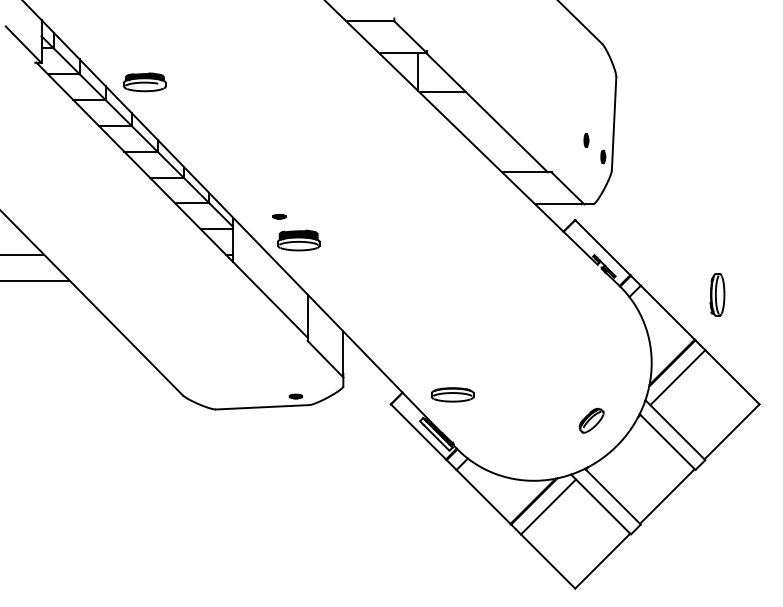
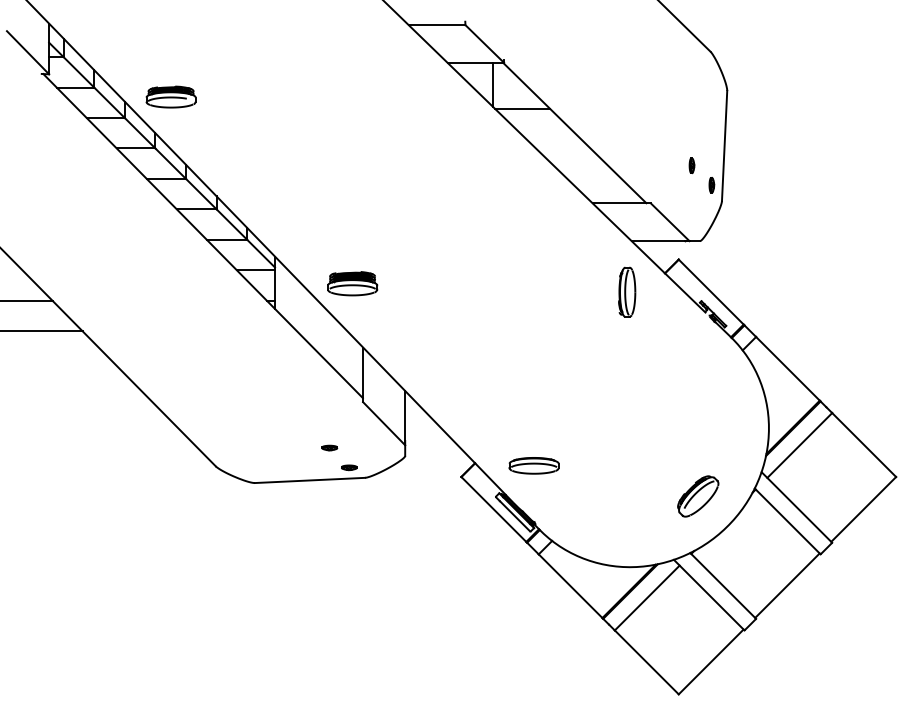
part: (279, 216) -> (329, 447), moved
part: (717, 294) -> (627, 291), moved
part: (591, 420) -> (697, 496), size x1.43

